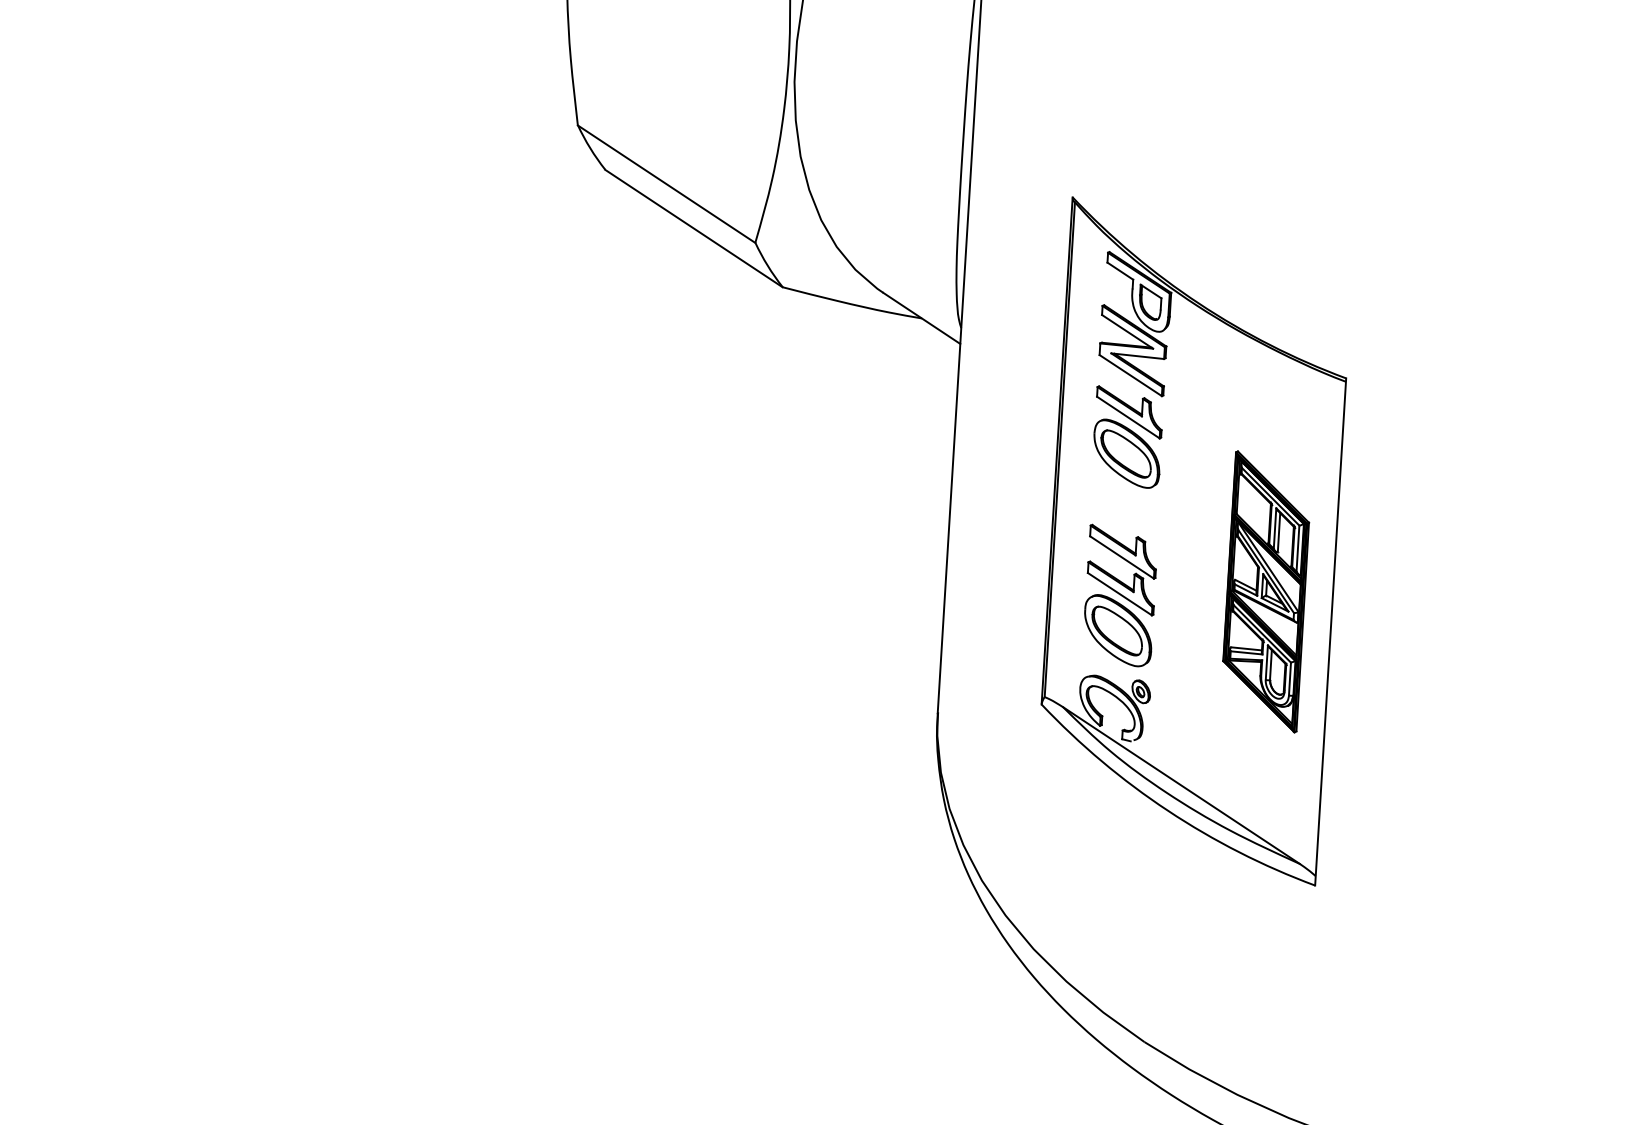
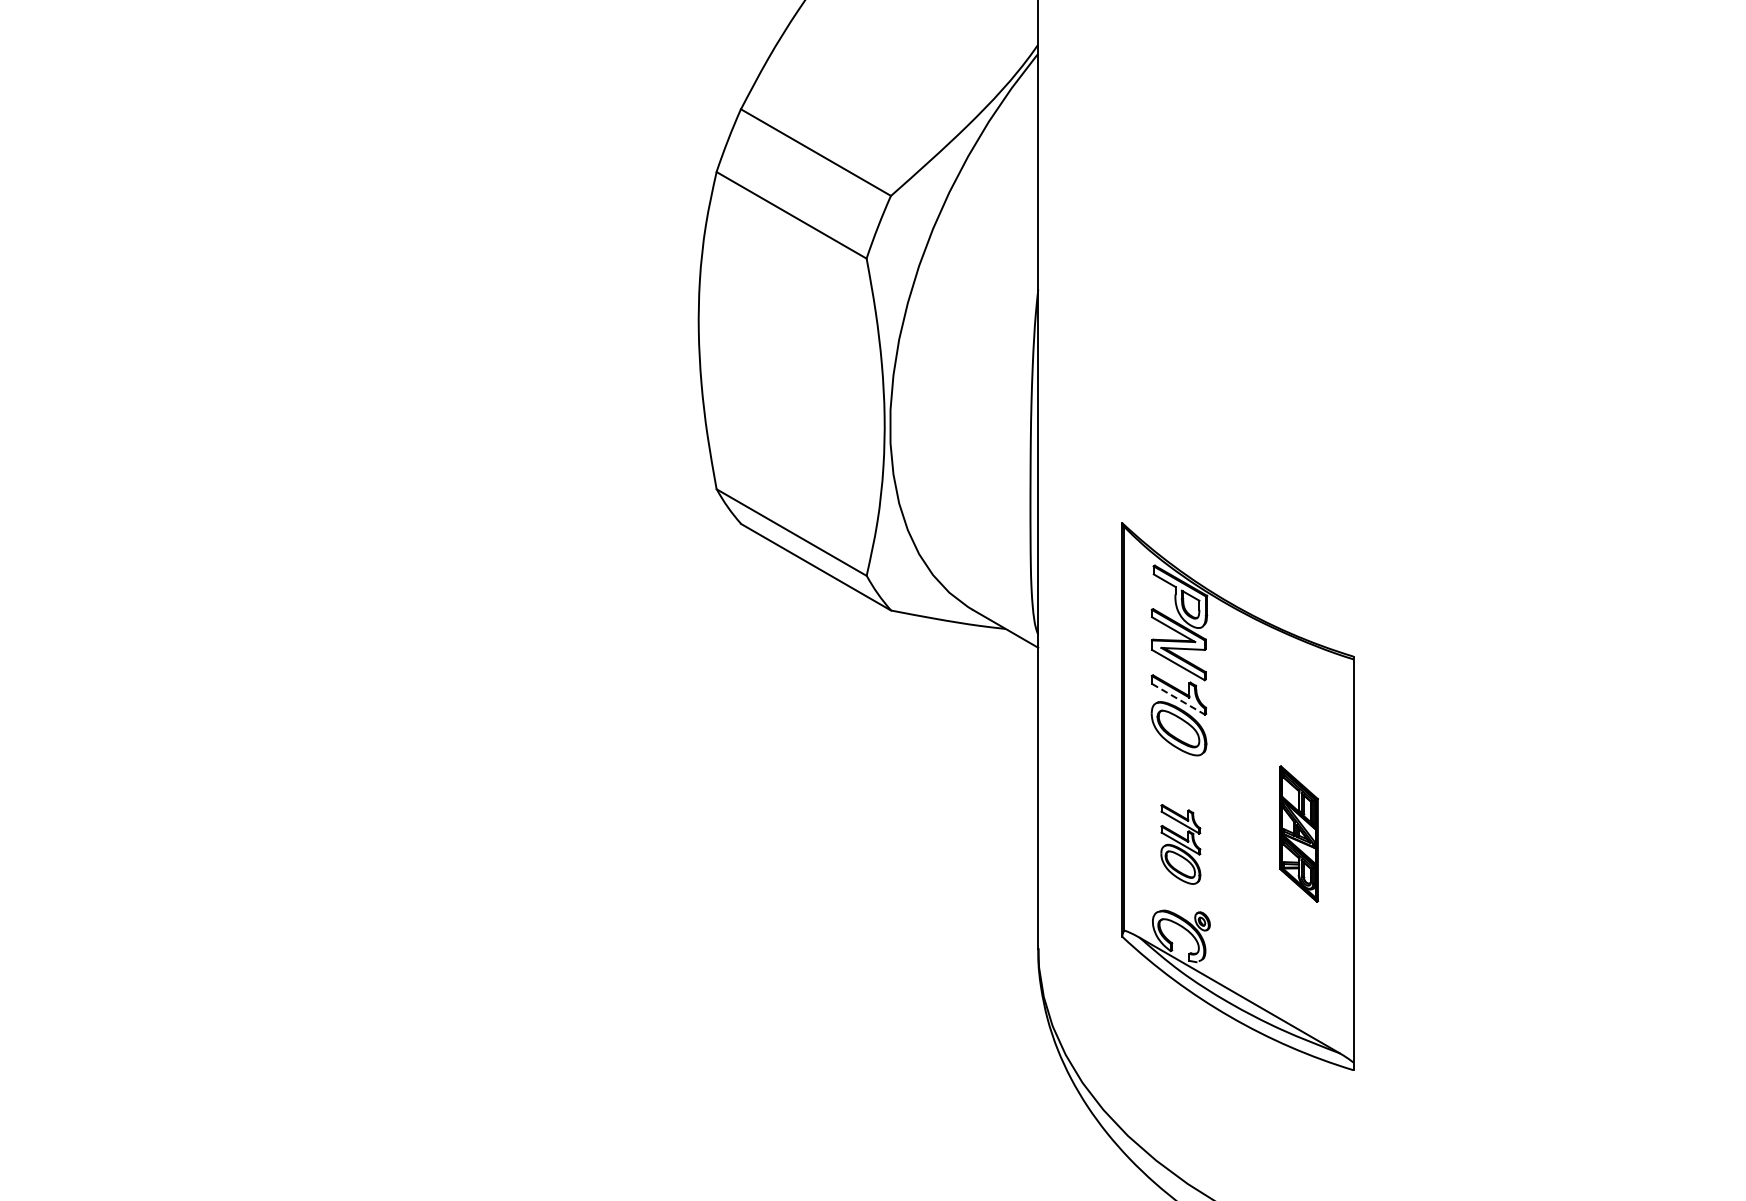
line: (1128, 417) -> (1178, 699), solid -> dashed
part: (1265, 591) -> (1298, 833), size x0.6
part: (1119, 595) -> (1180, 844), size x0.7

